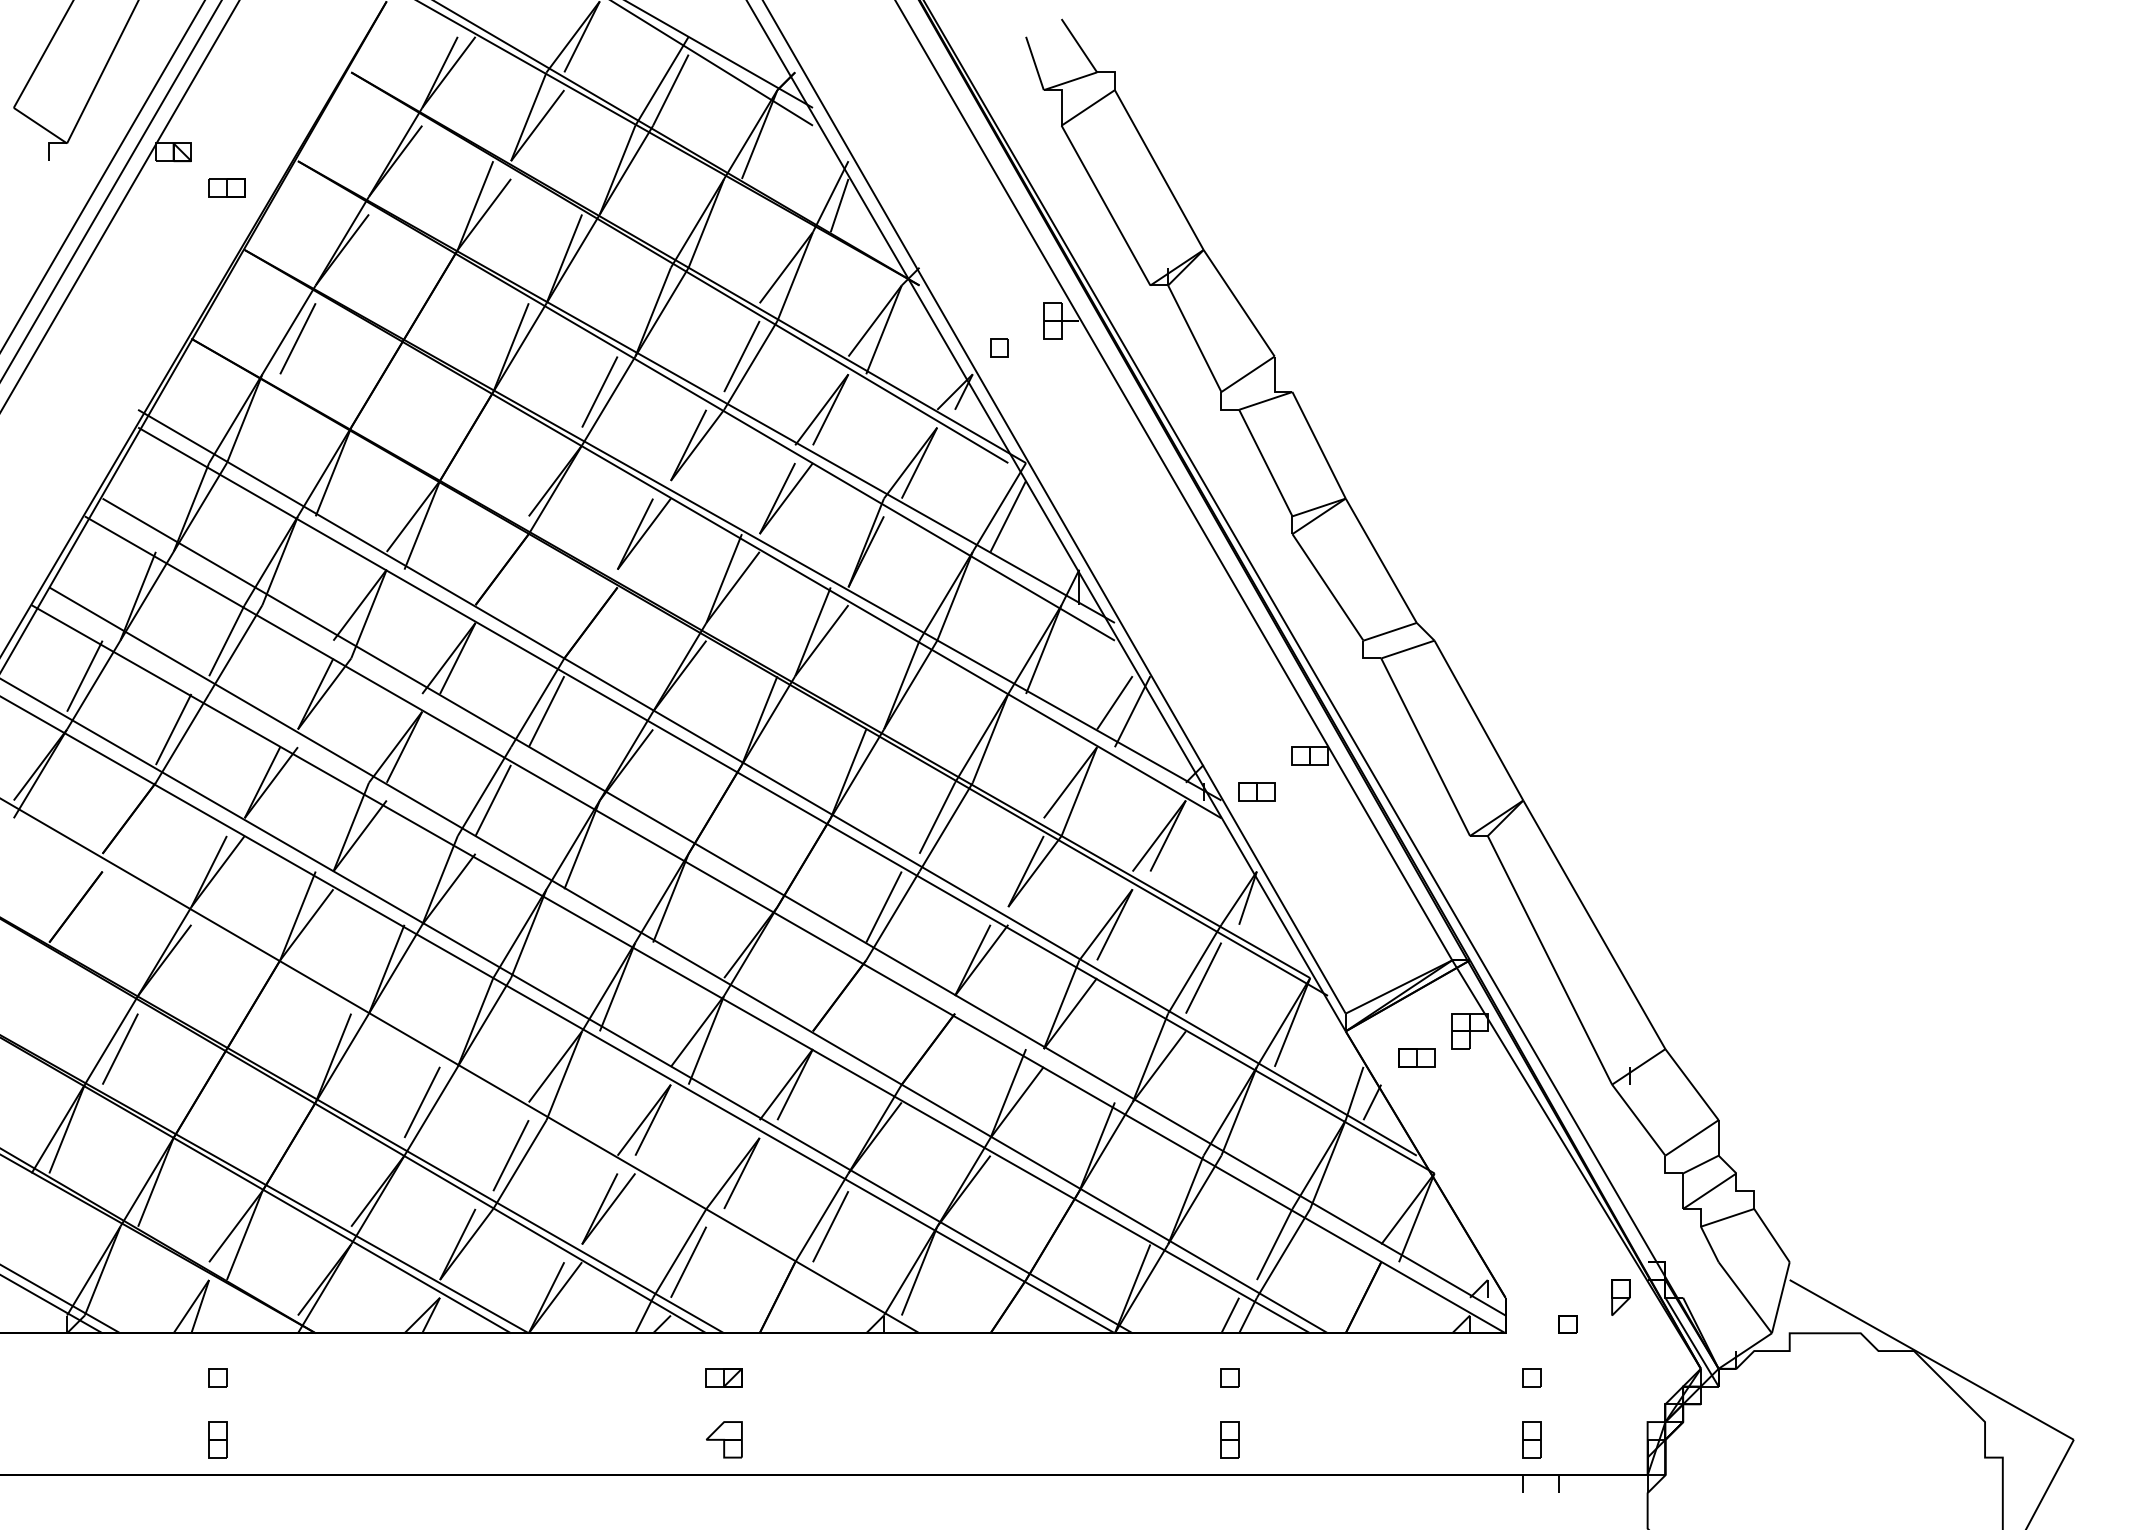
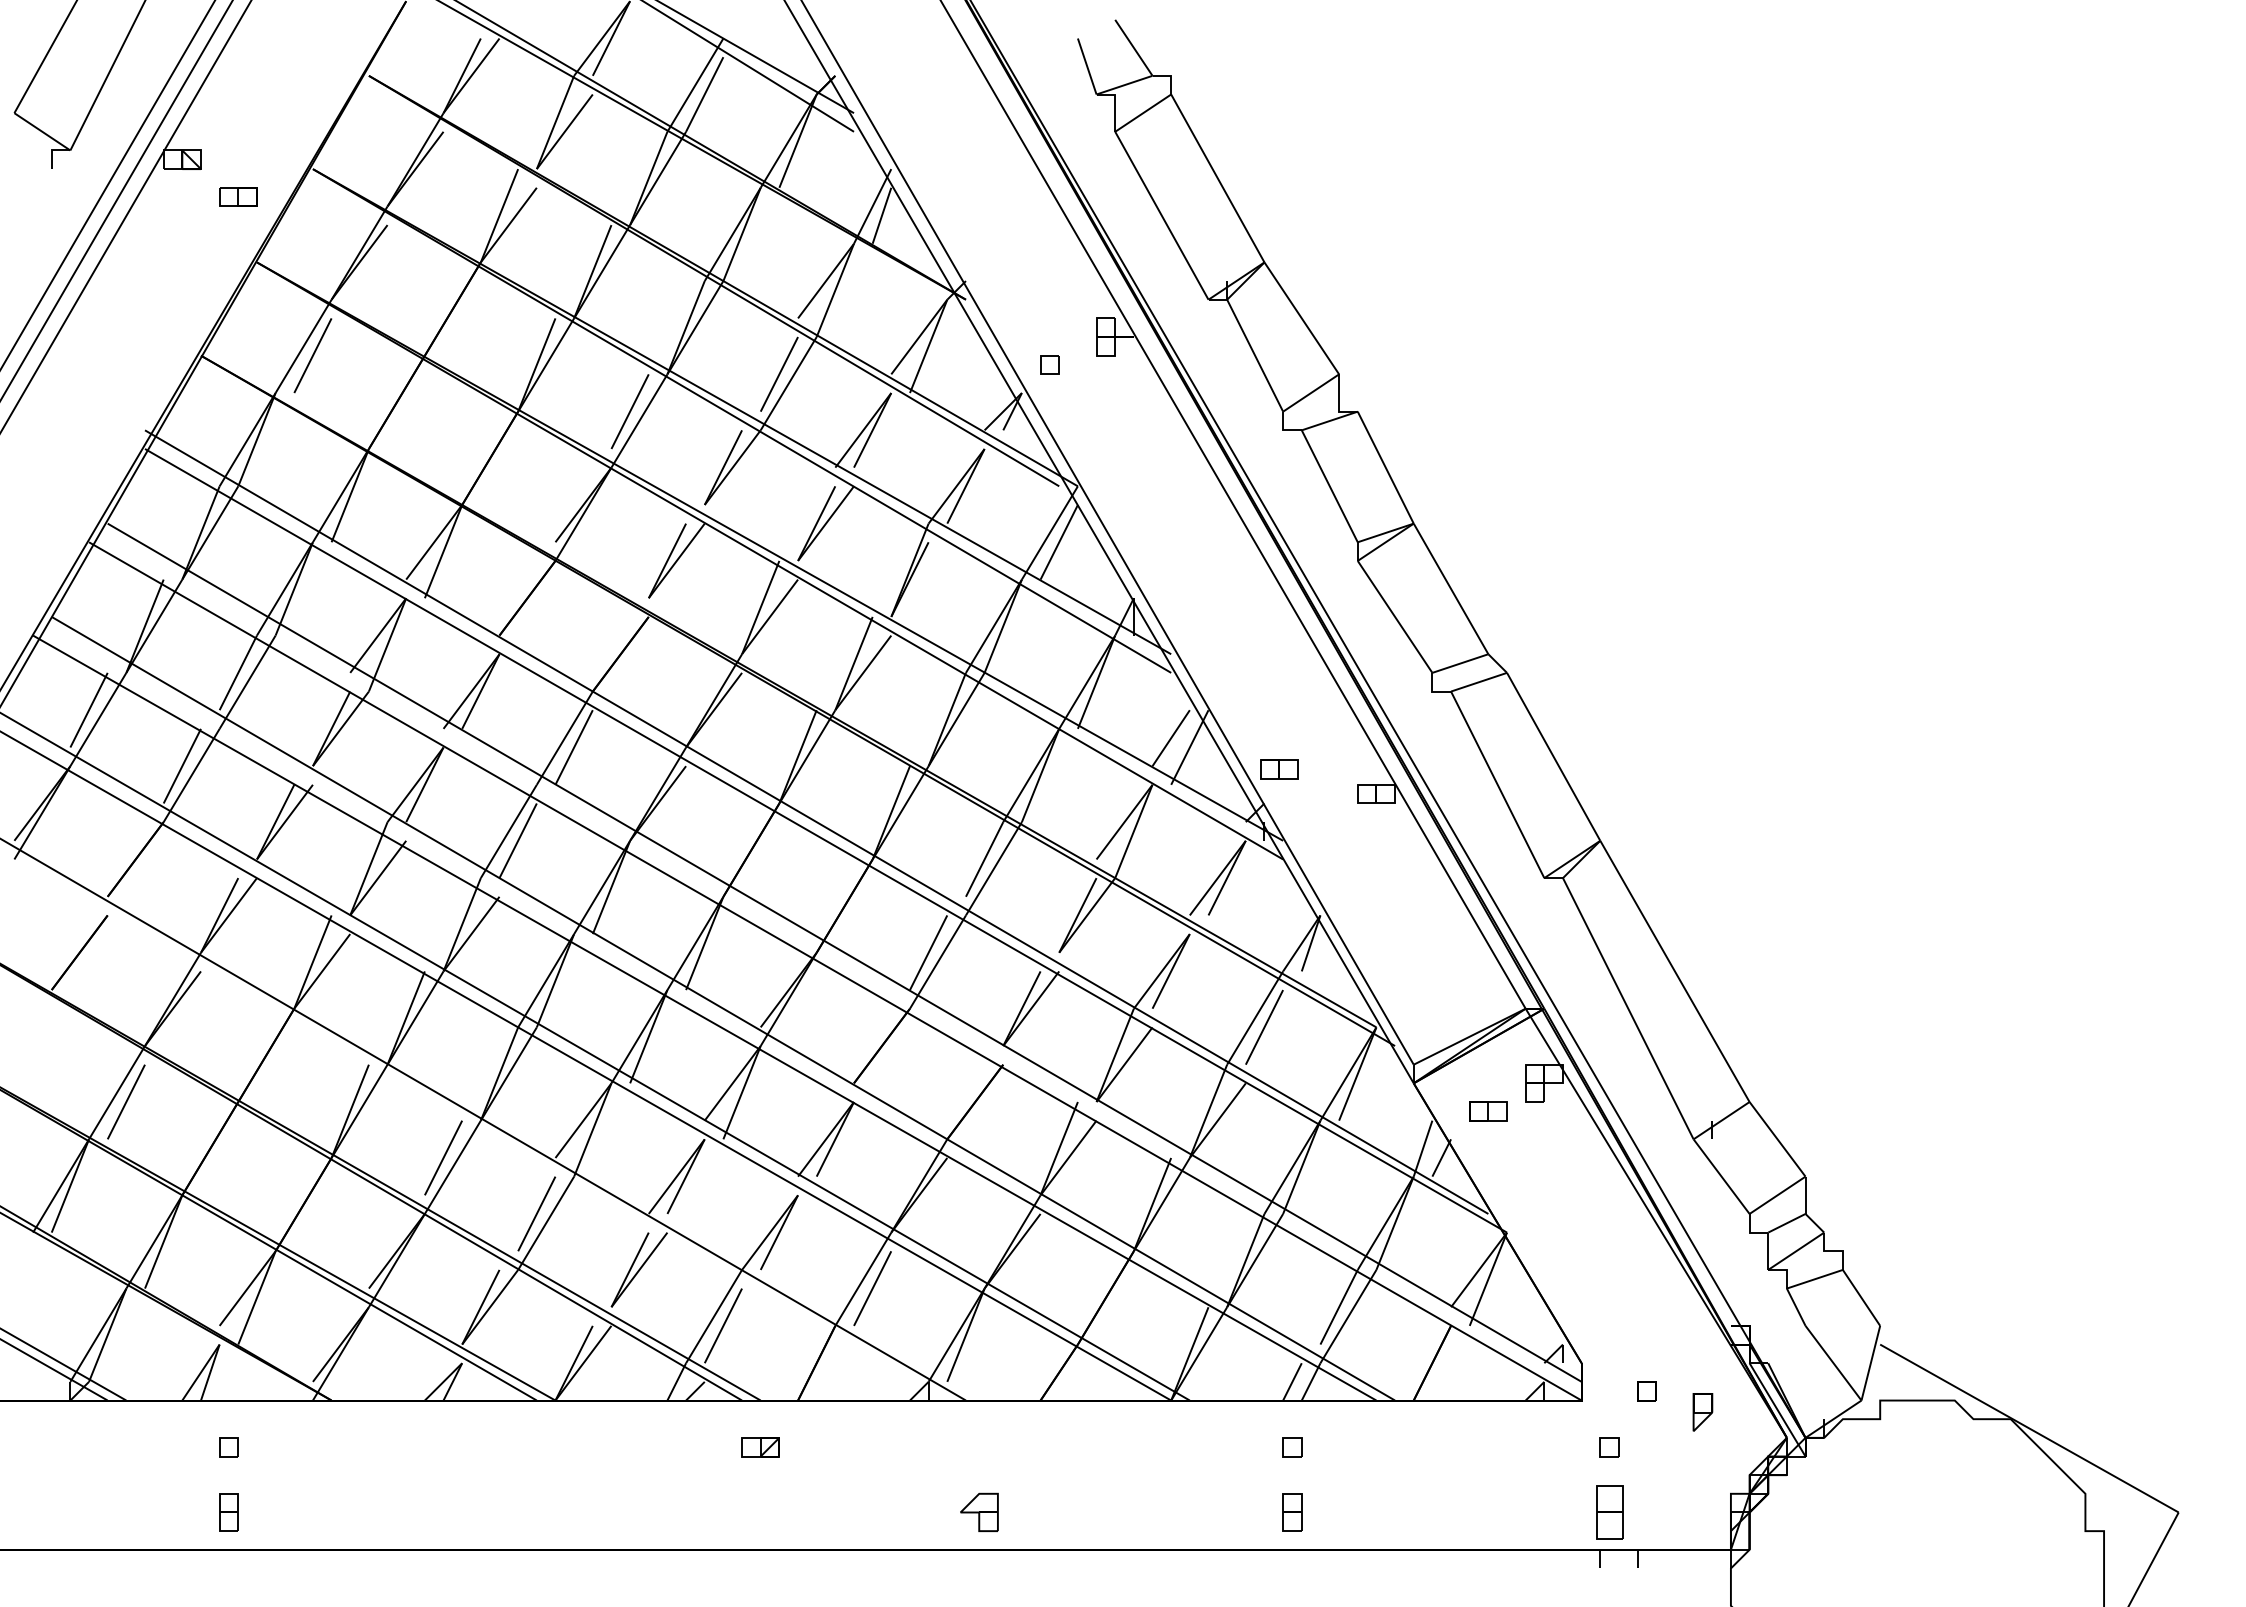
part: (1256, 791) -> (1279, 769), moved
part: (1620, 1297) -> (1702, 1412), moved
part: (724, 1439) -> (979, 1512), moved
part: (1531, 1439) -> (1608, 1512), size x1.4

